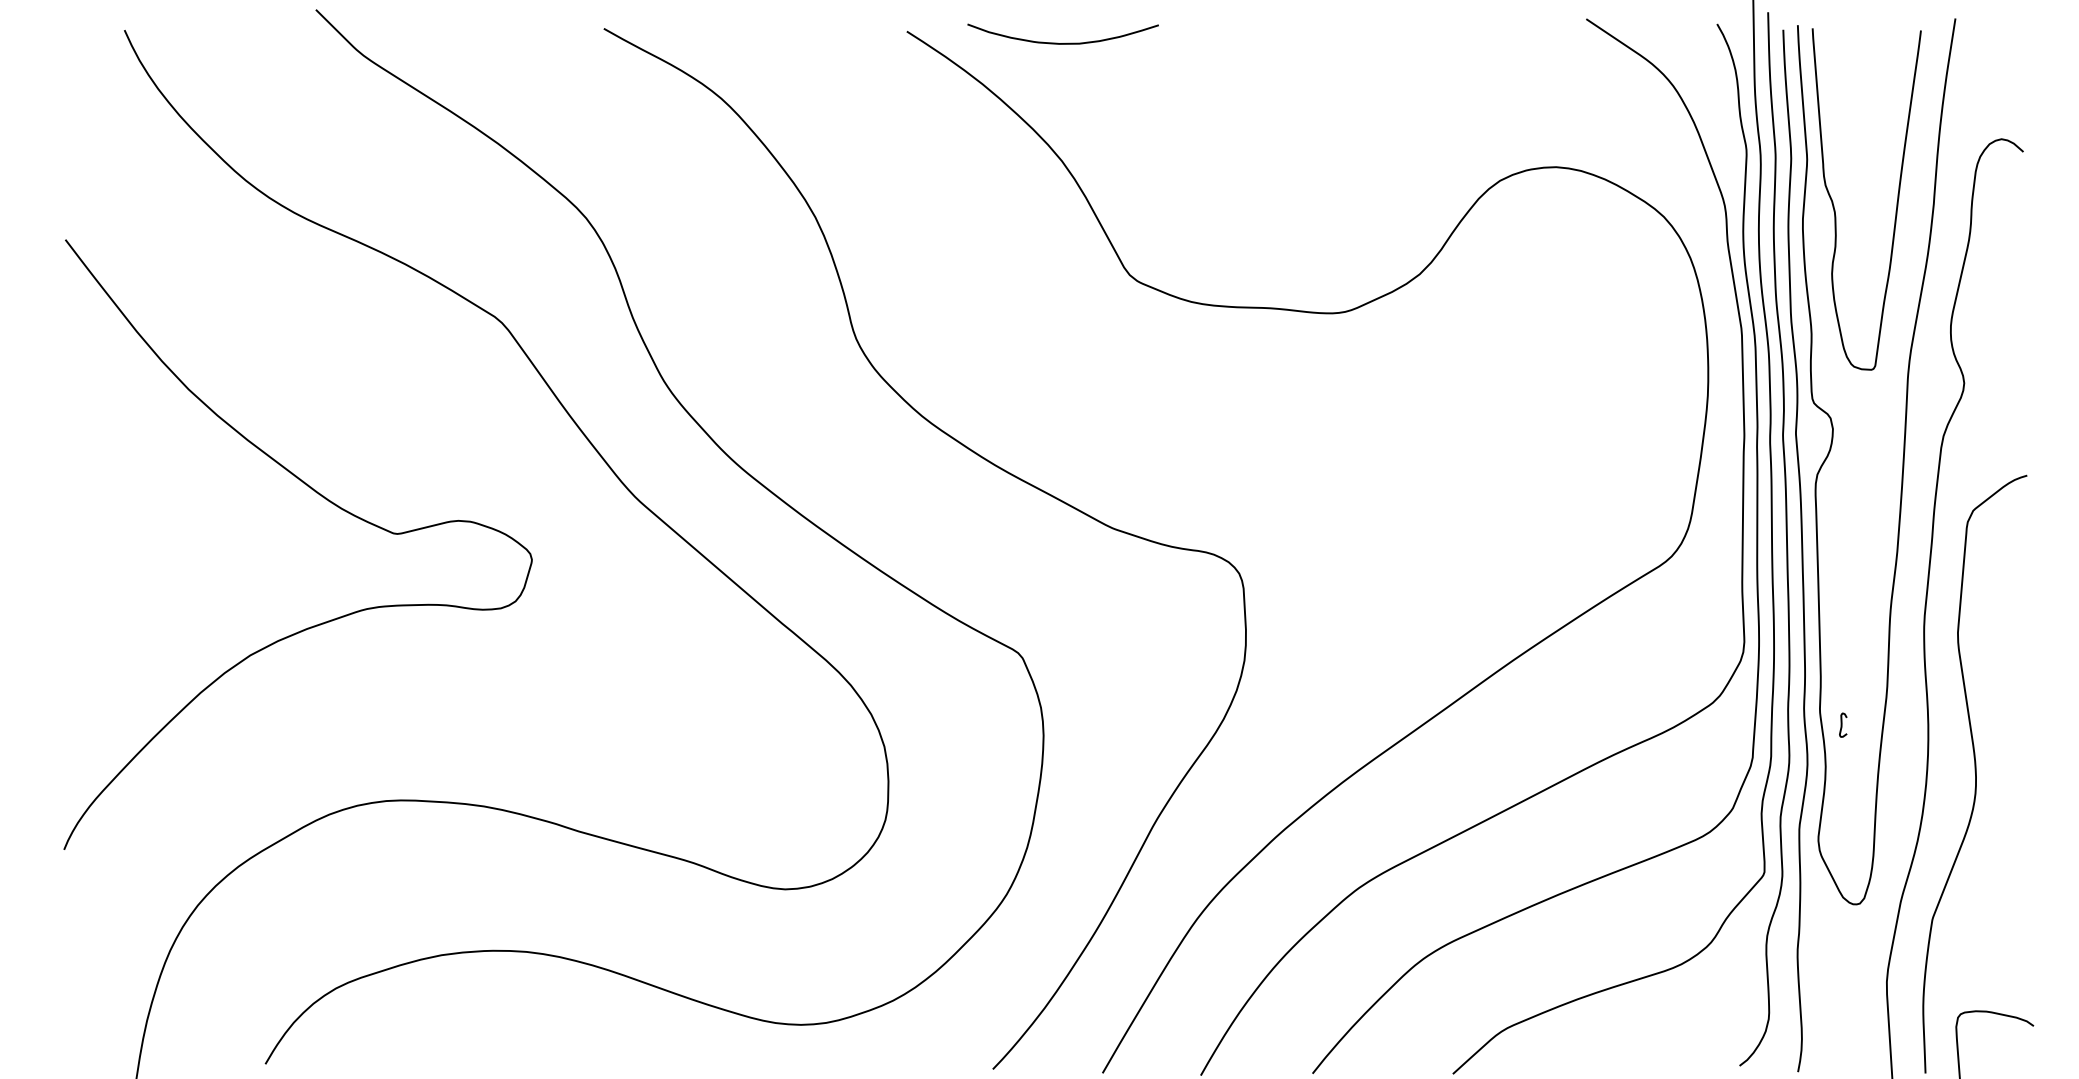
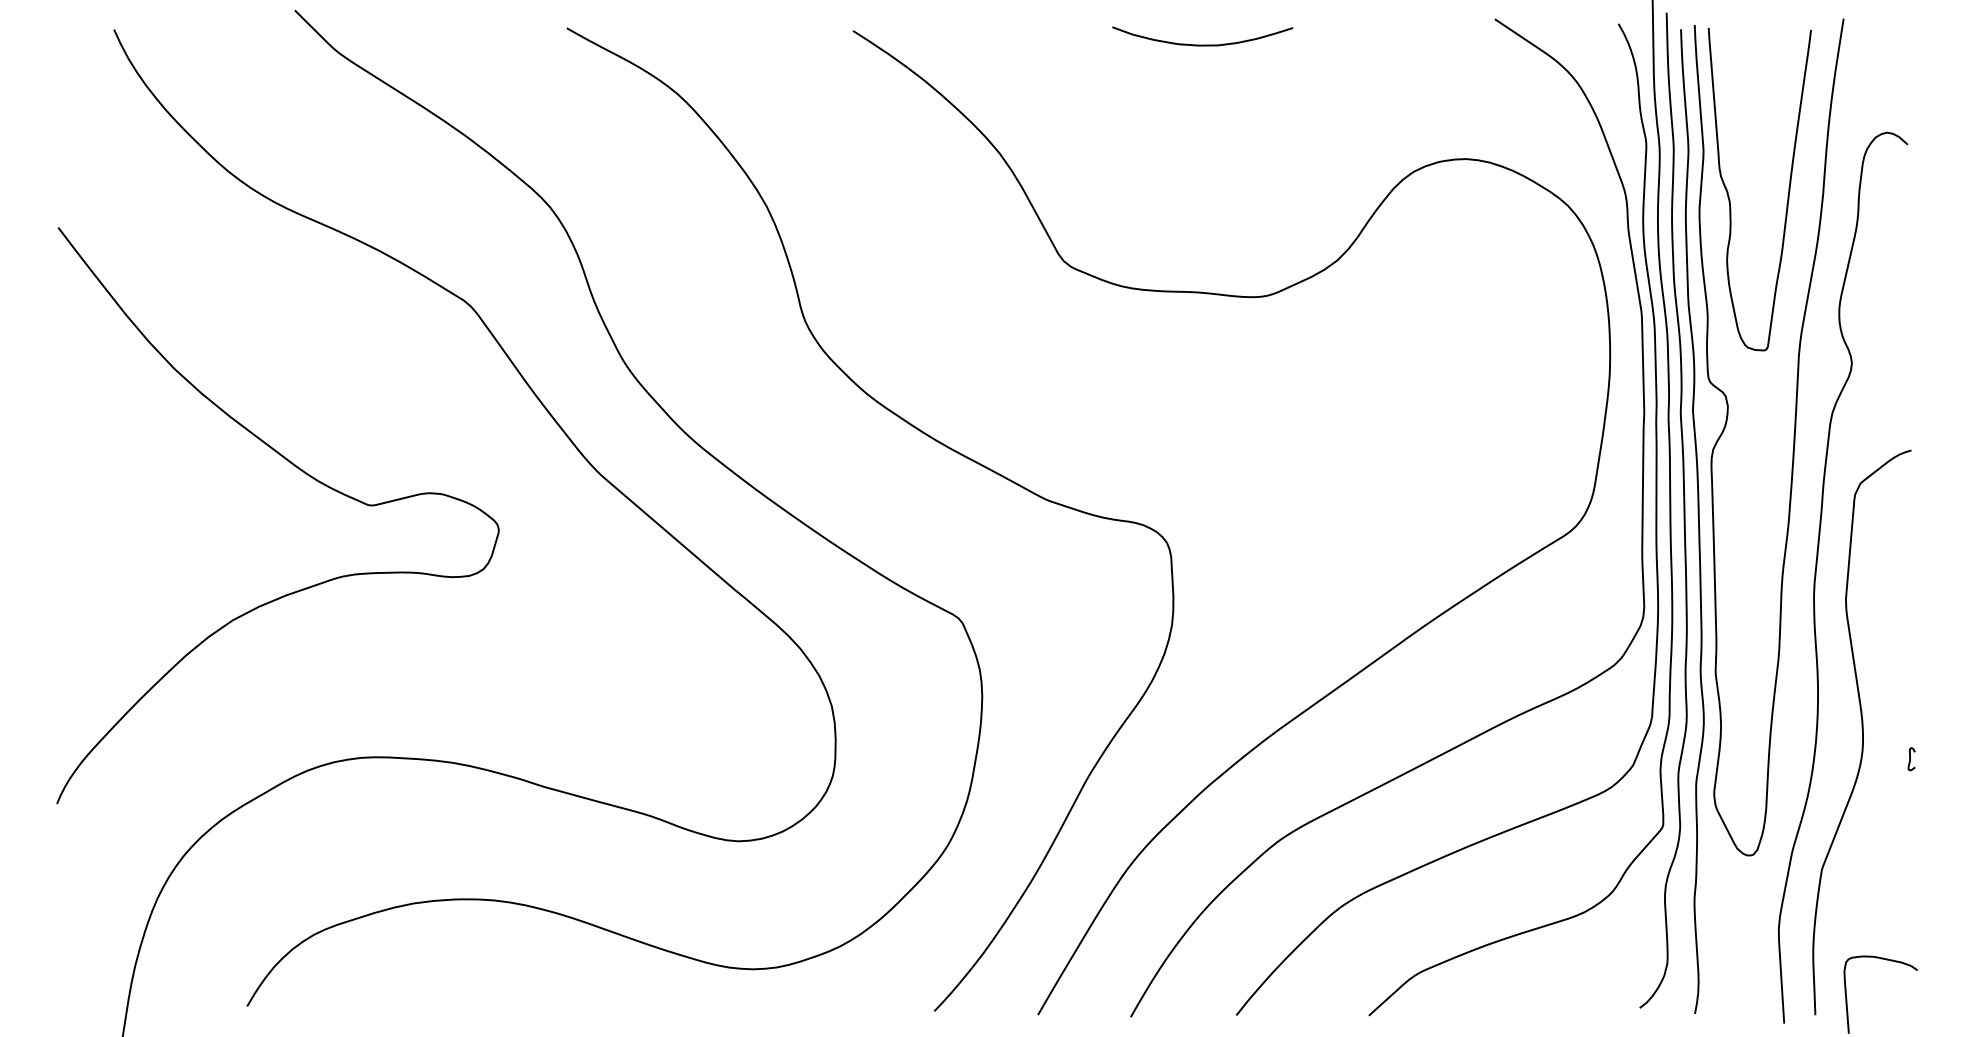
curve: (1062, 42) -> (1202, 44), moved
curve: (1842, 725) -> (1910, 759), moved

